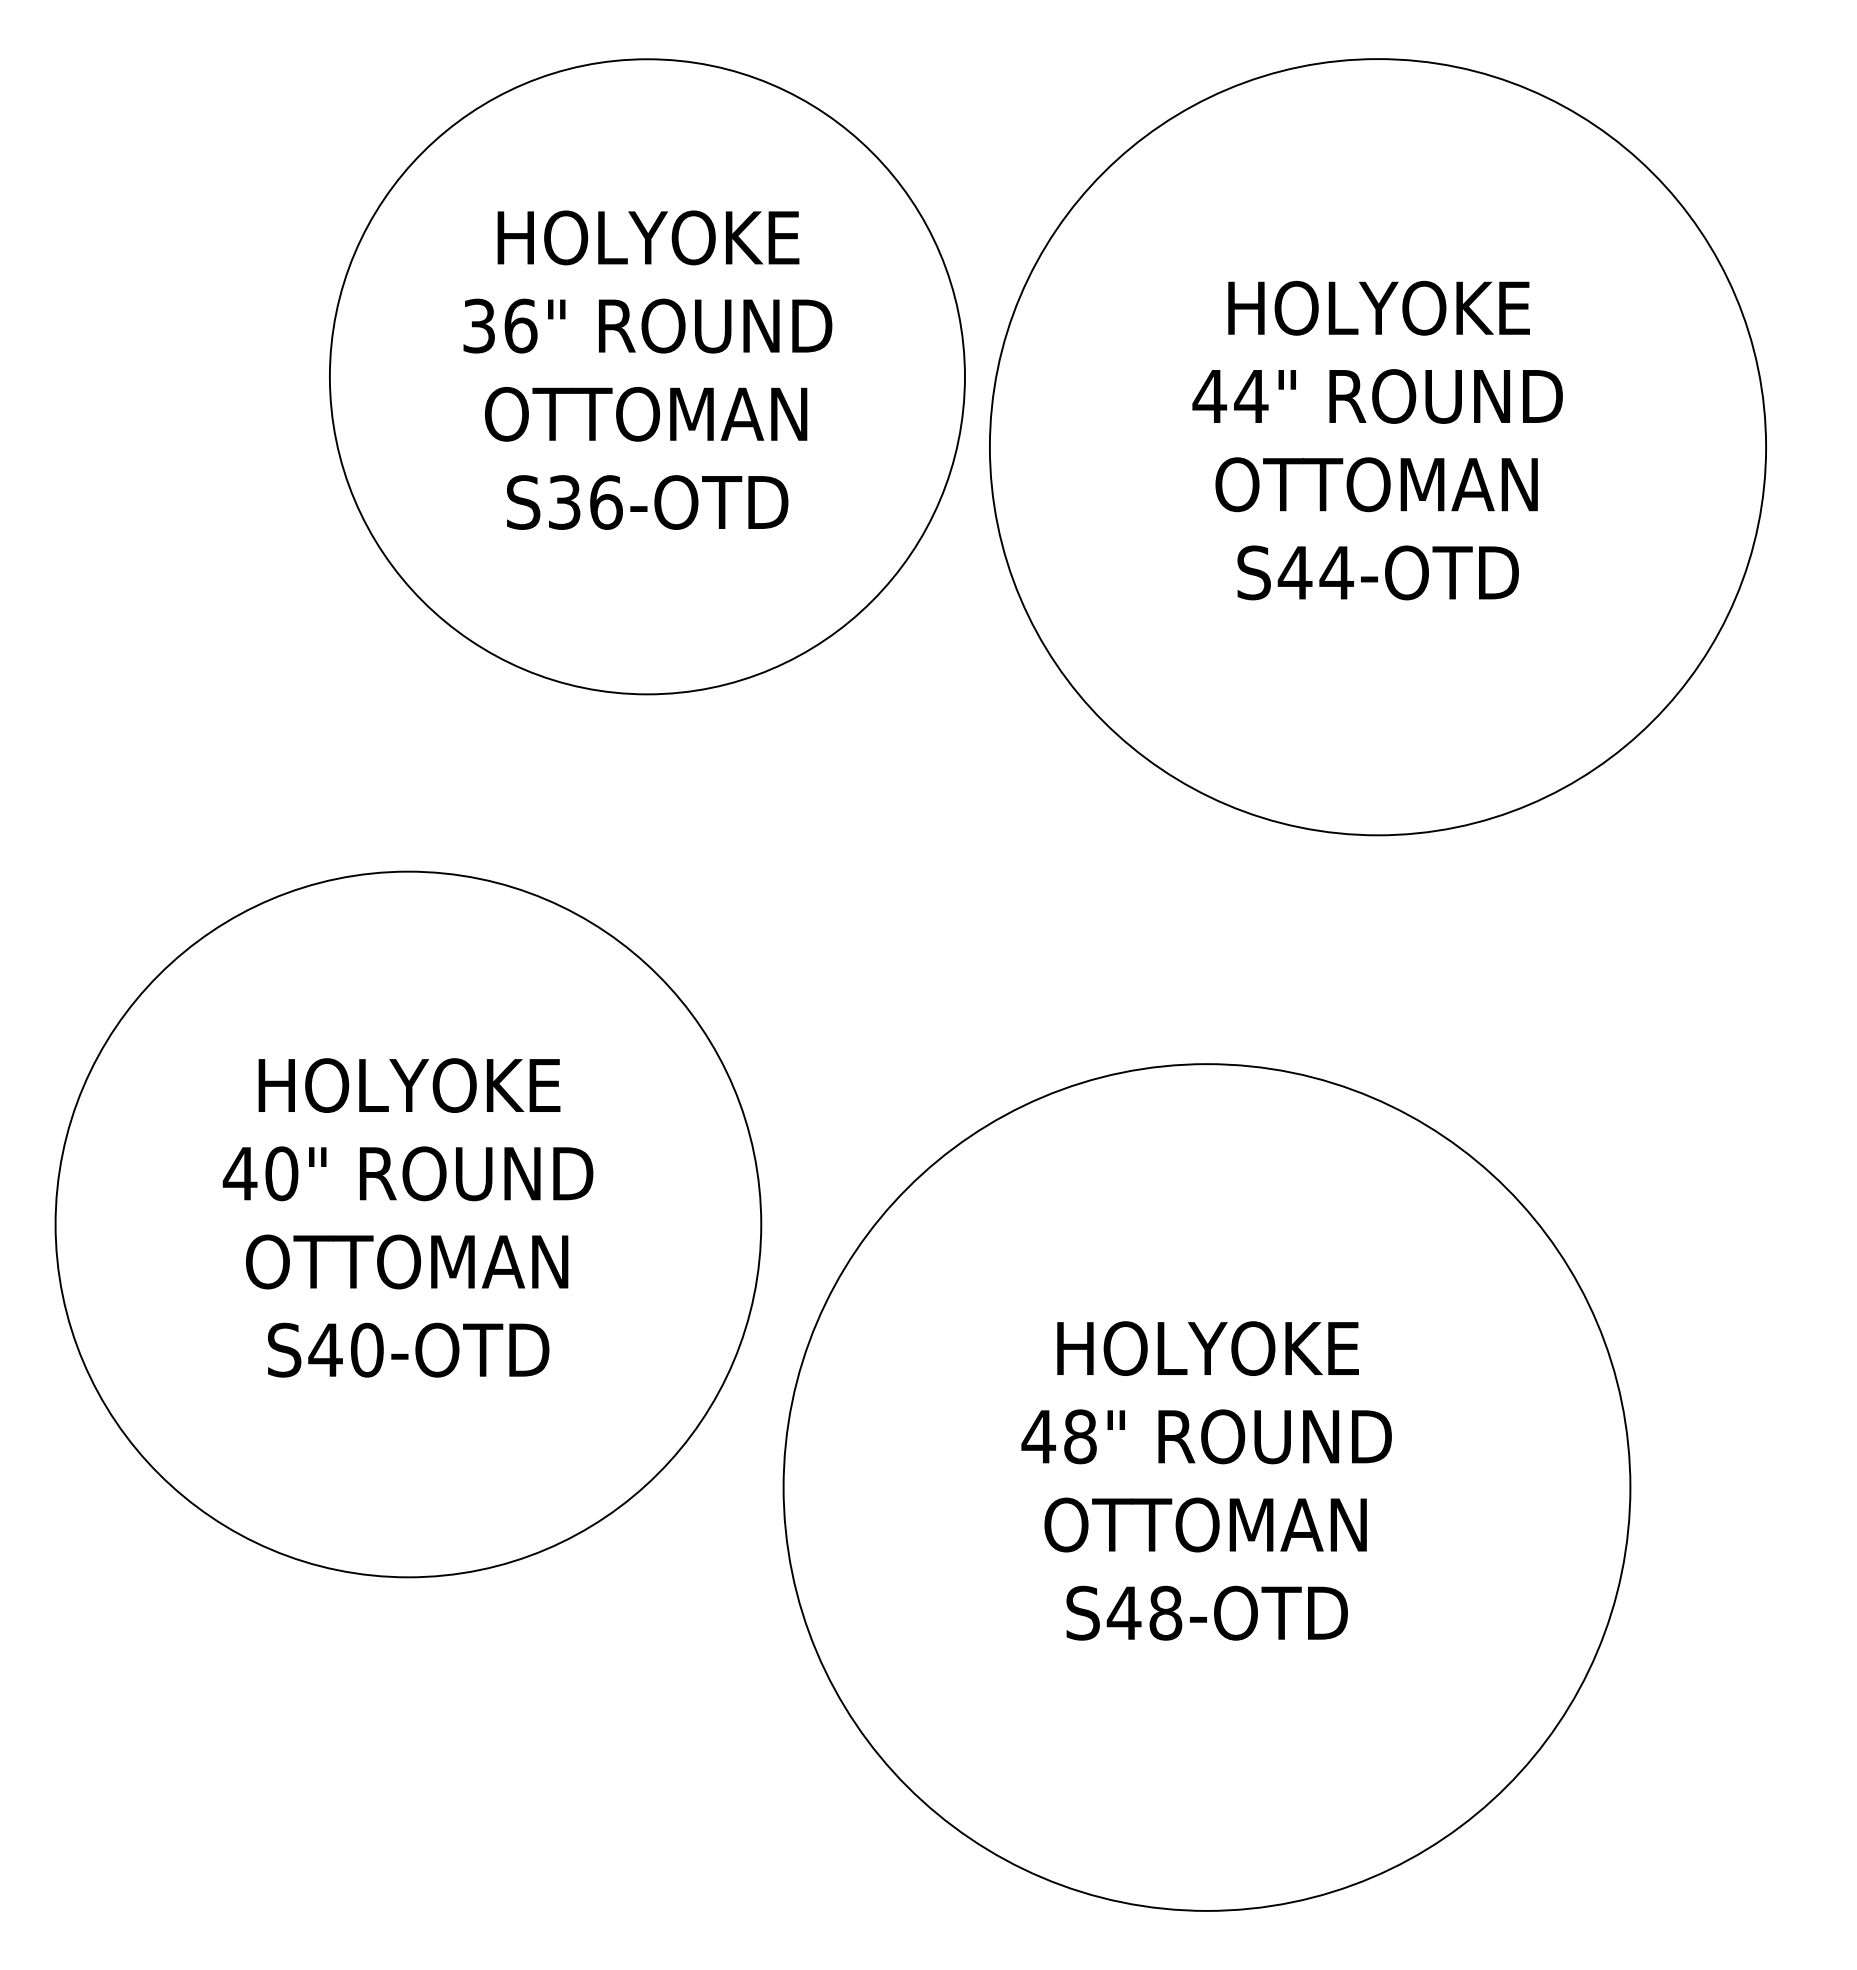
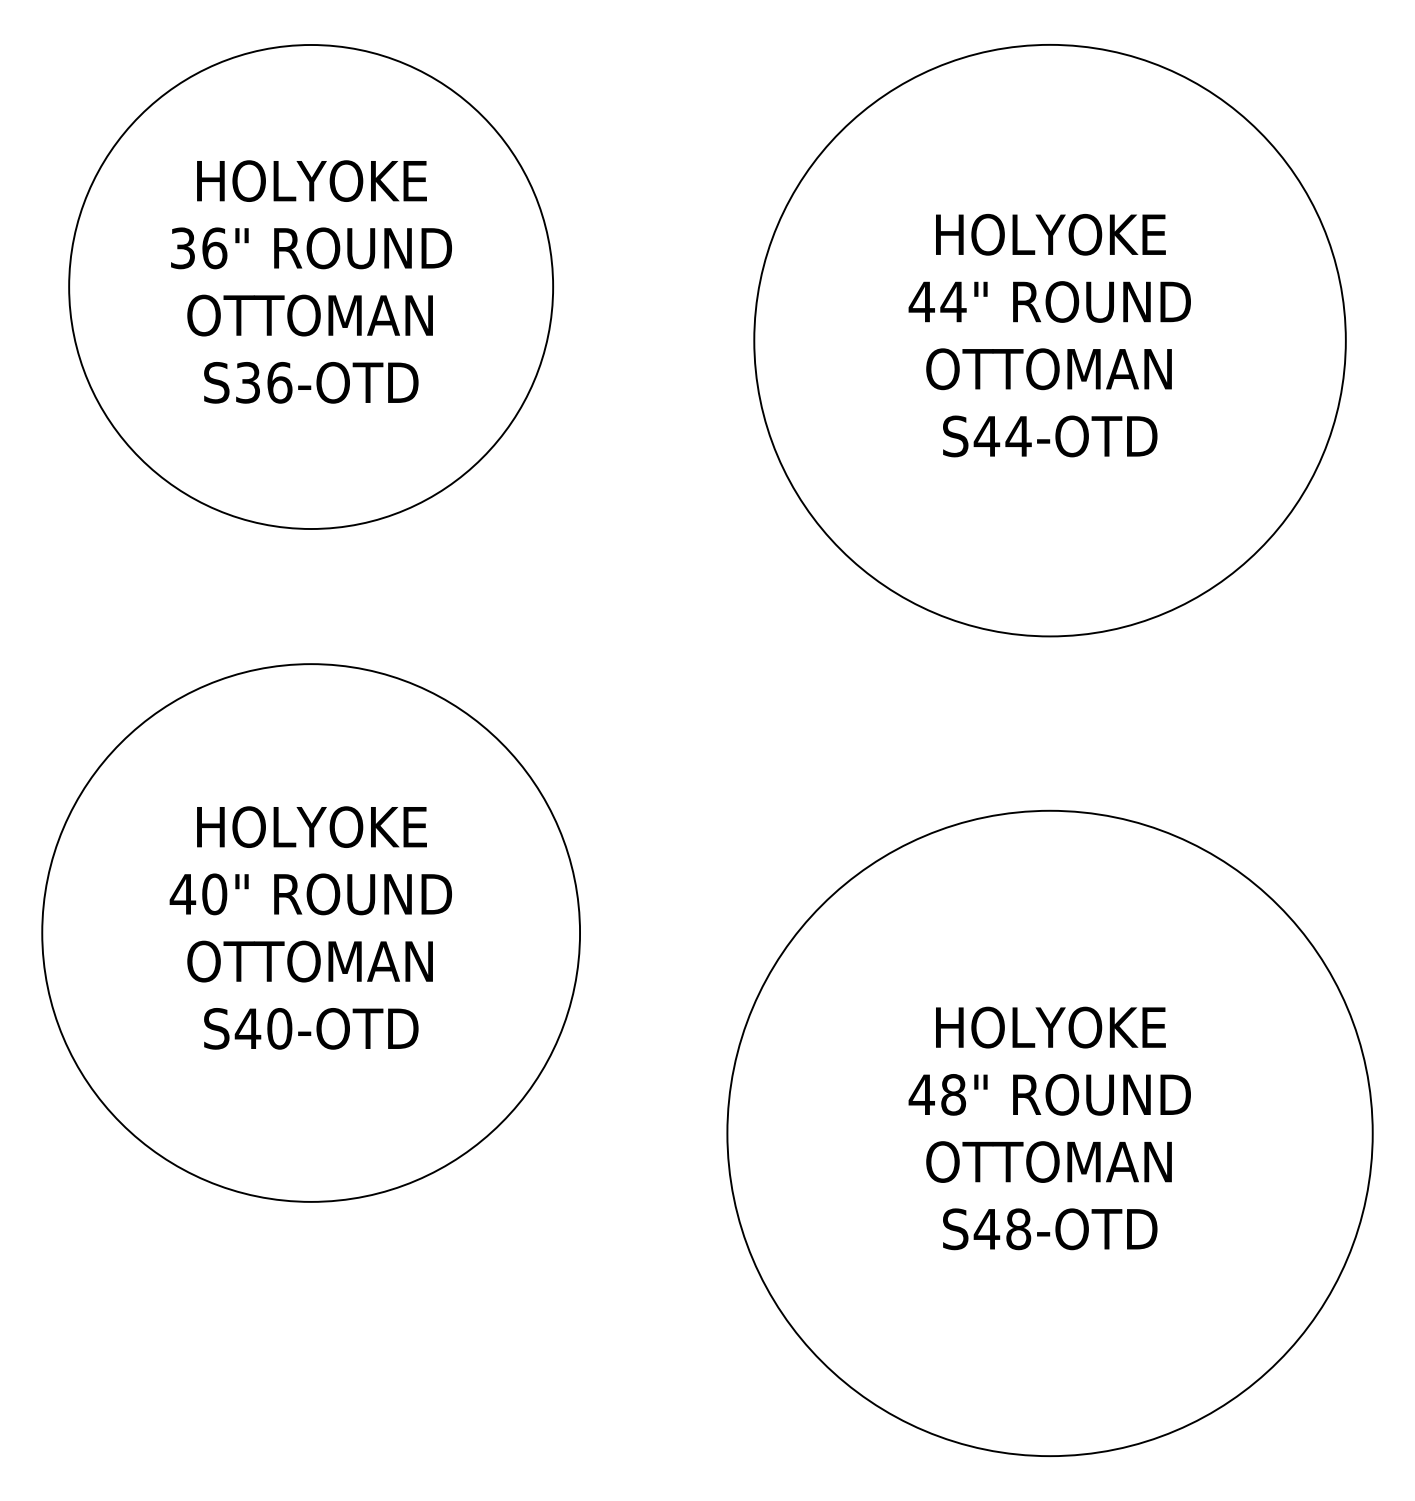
part: (647, 376) -> (311, 286), moved
part: (1206, 1487) -> (1049, 1133), moved

